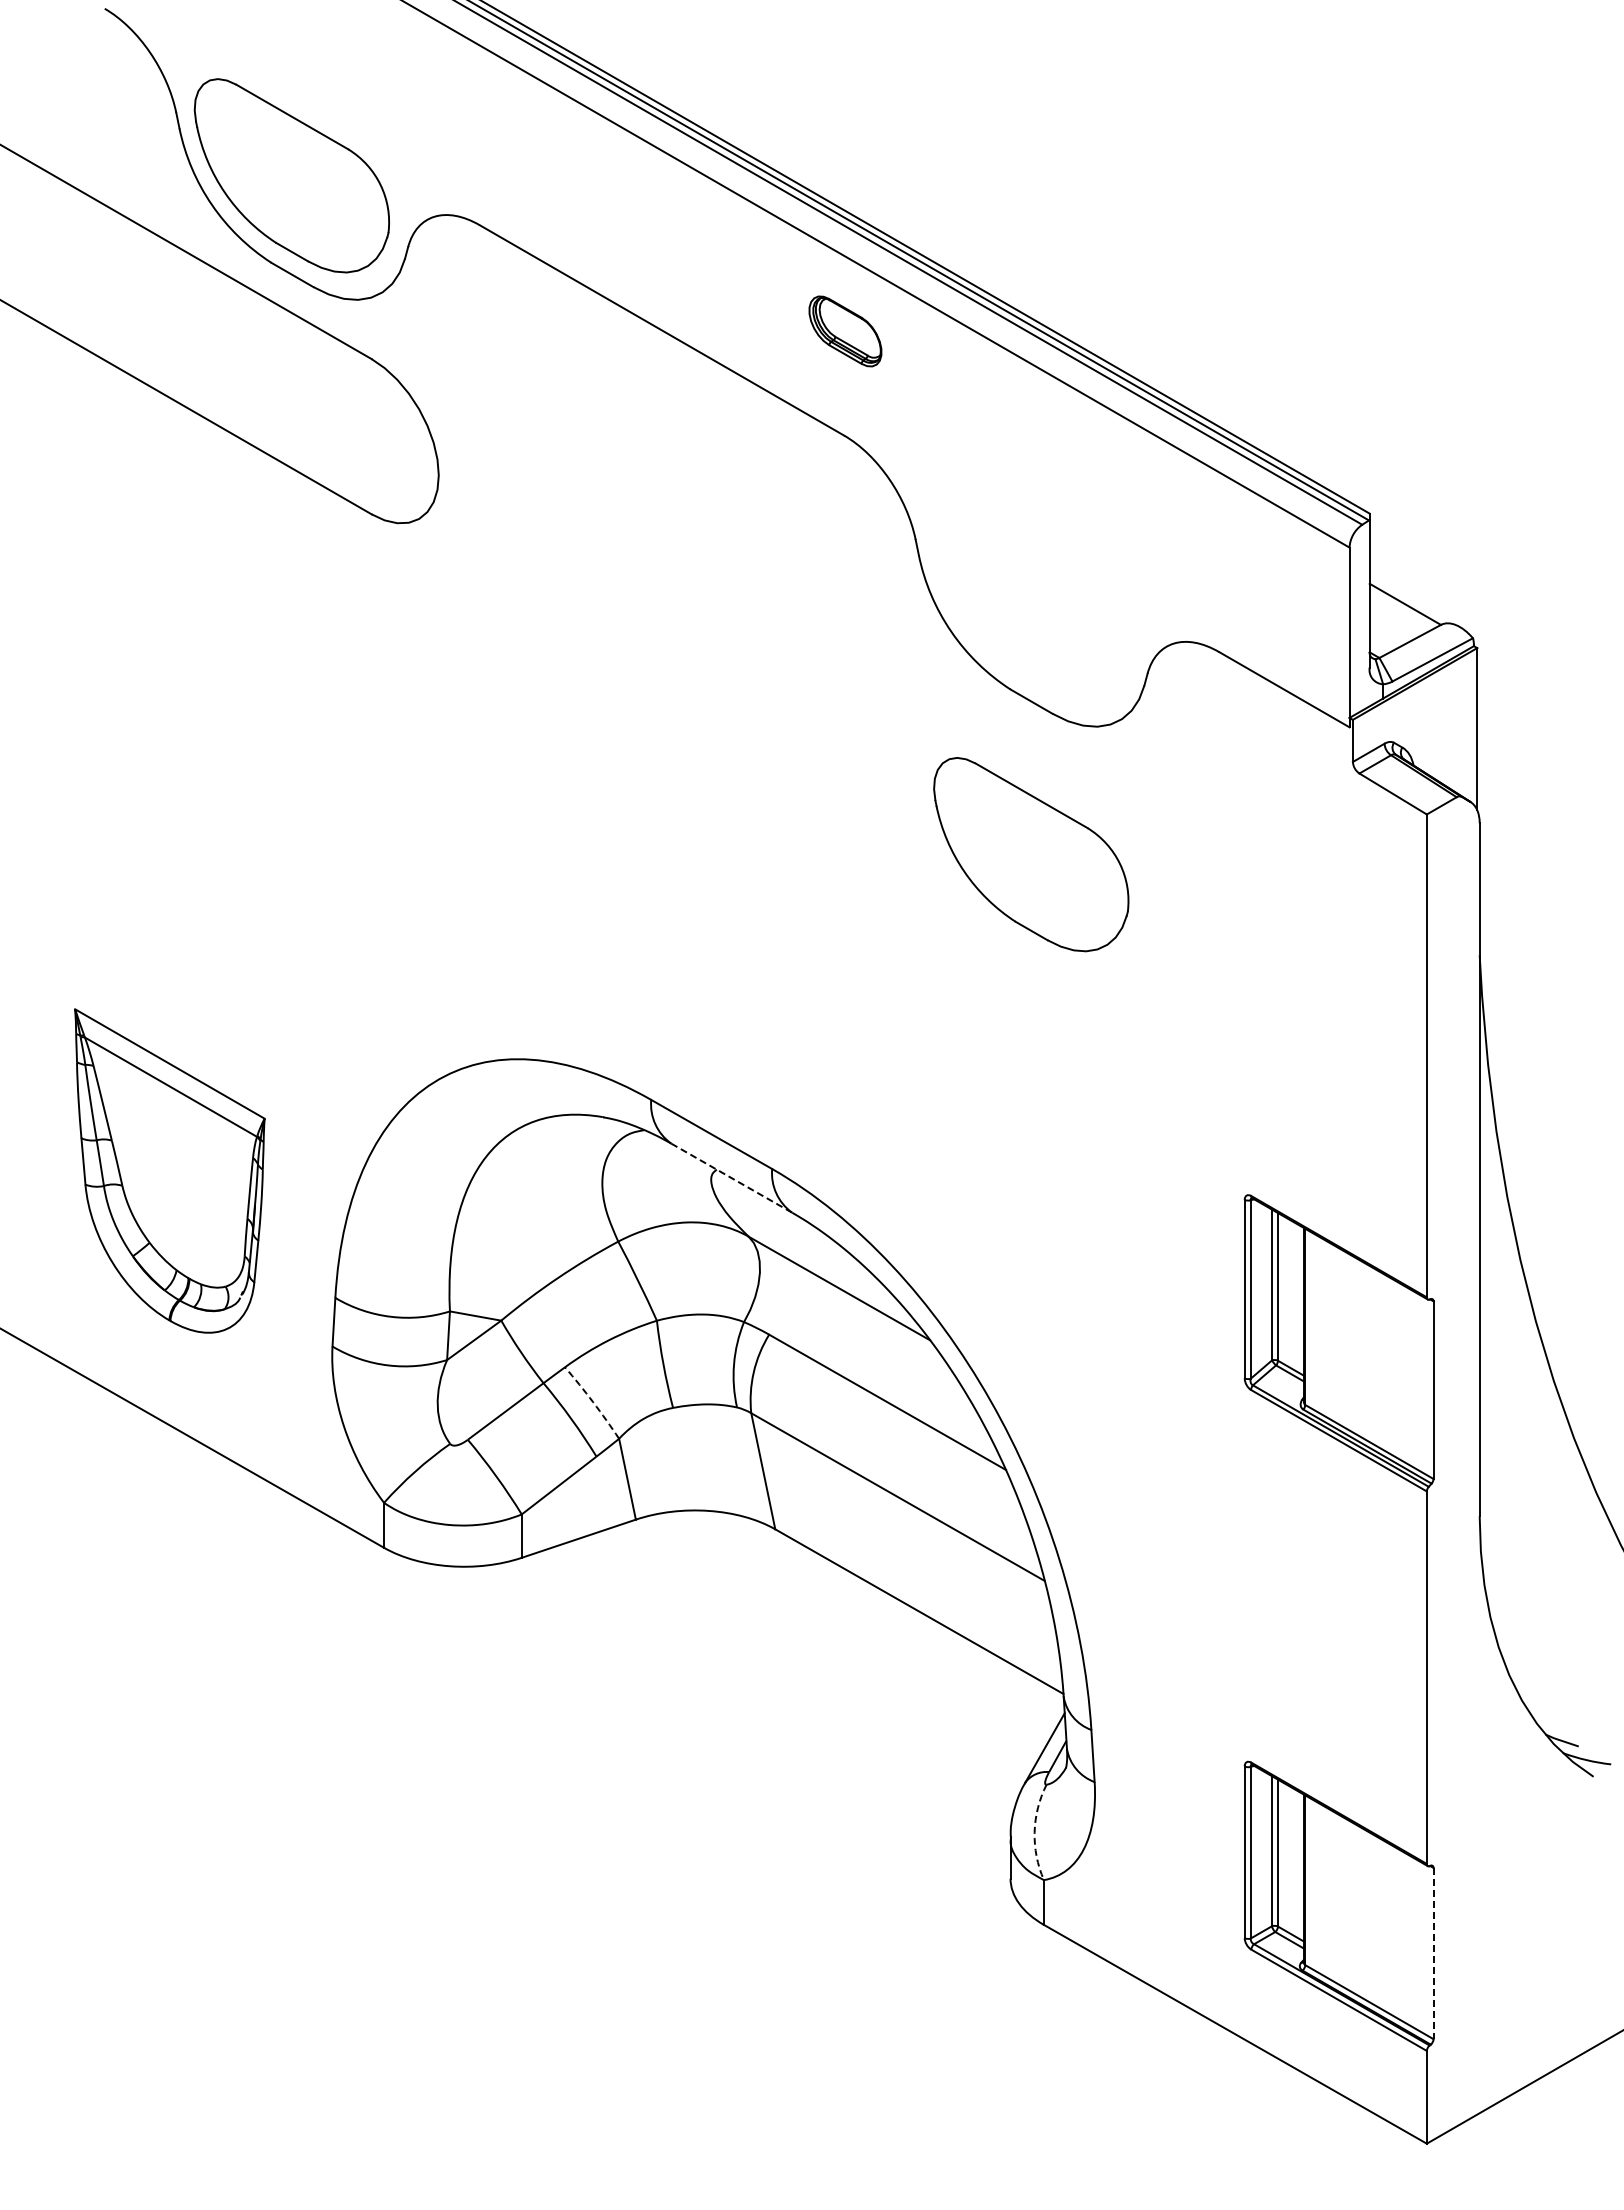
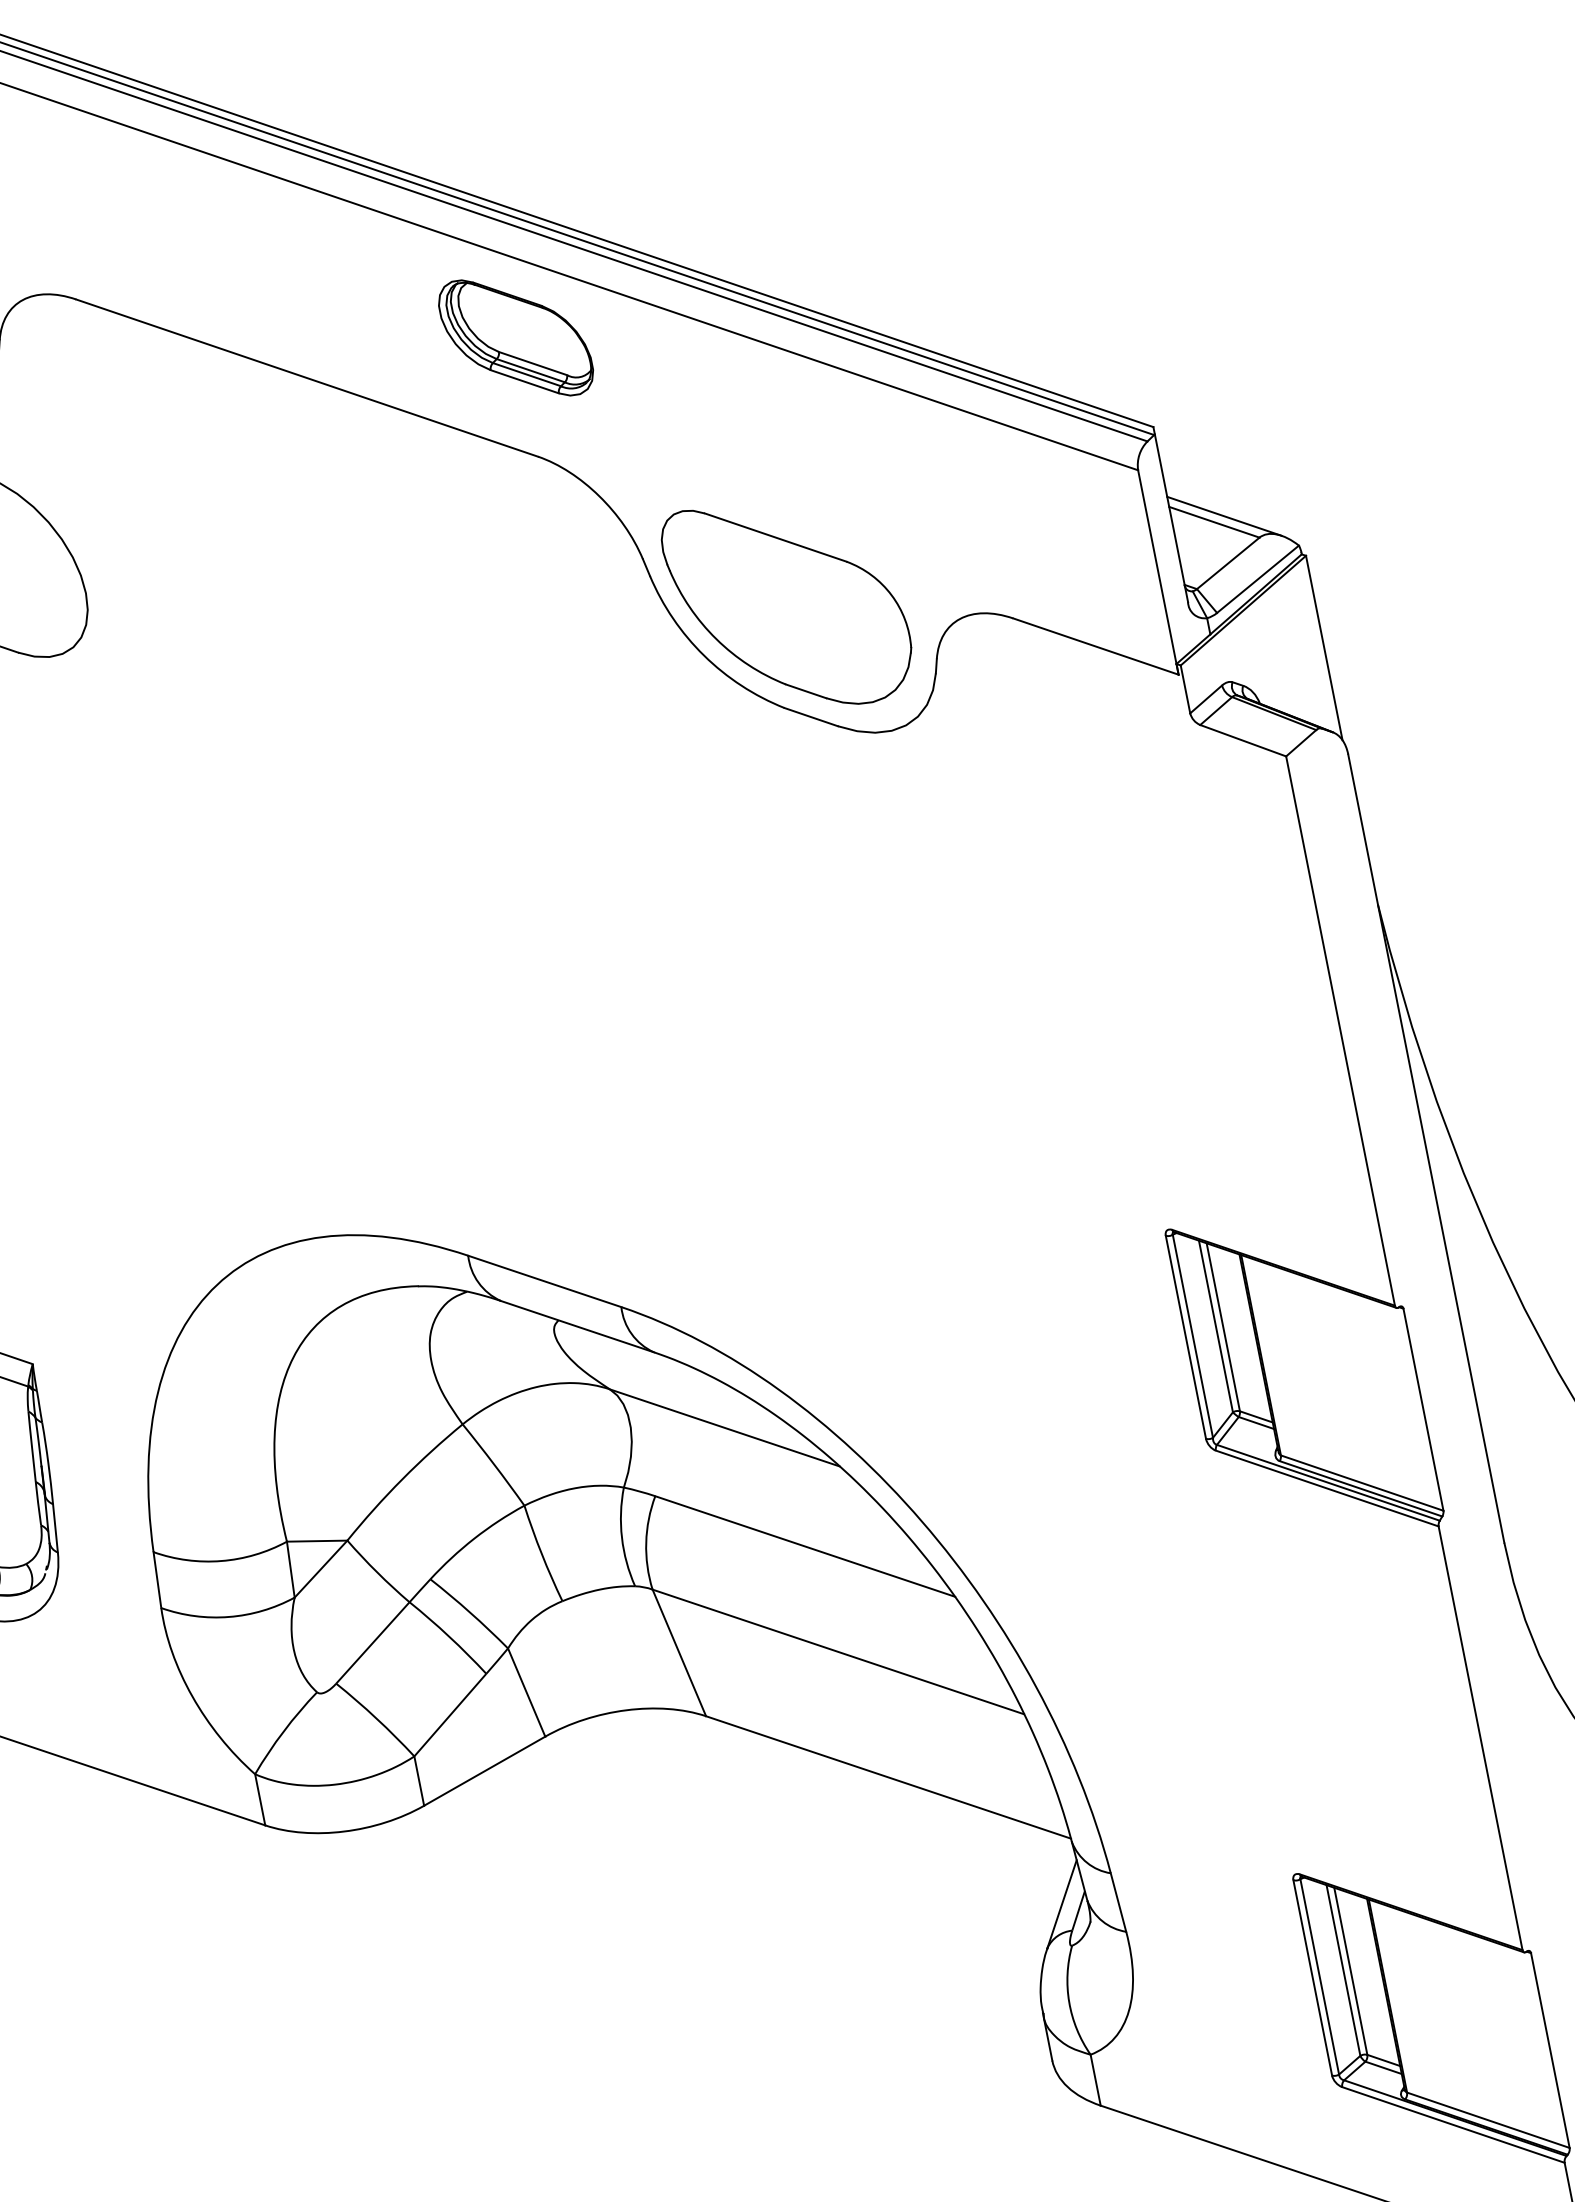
part: (845, 331) -> (516, 338), size x1.67
line: (1414, 600) -> (1223, 515), added
part: (1031, 854) -> (788, 604), moved
line: (731, 1178) -> (577, 1327), dashed -> solid
arc: (593, 1402) -> (470, 1612), dashed -> solid
arc: (1034, 1832) -> (1069, 2002), dashed -> solid
line: (1433, 1953) -> (1550, 2050), dashed -> solid

